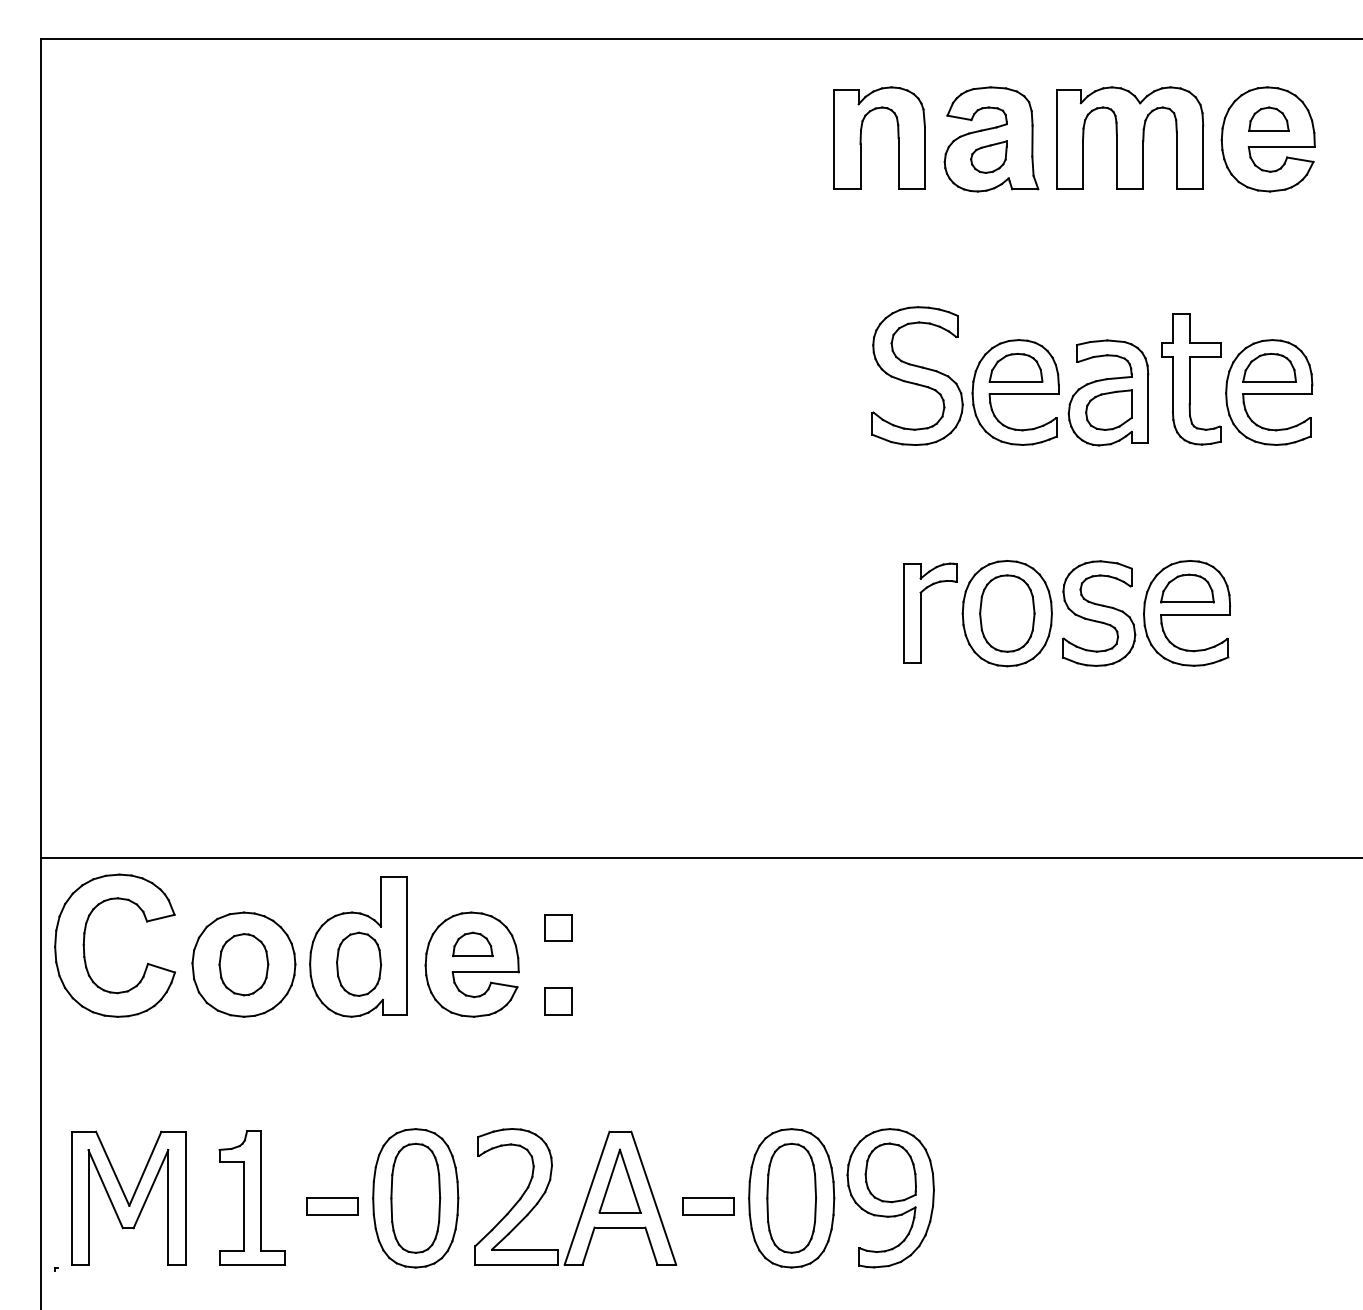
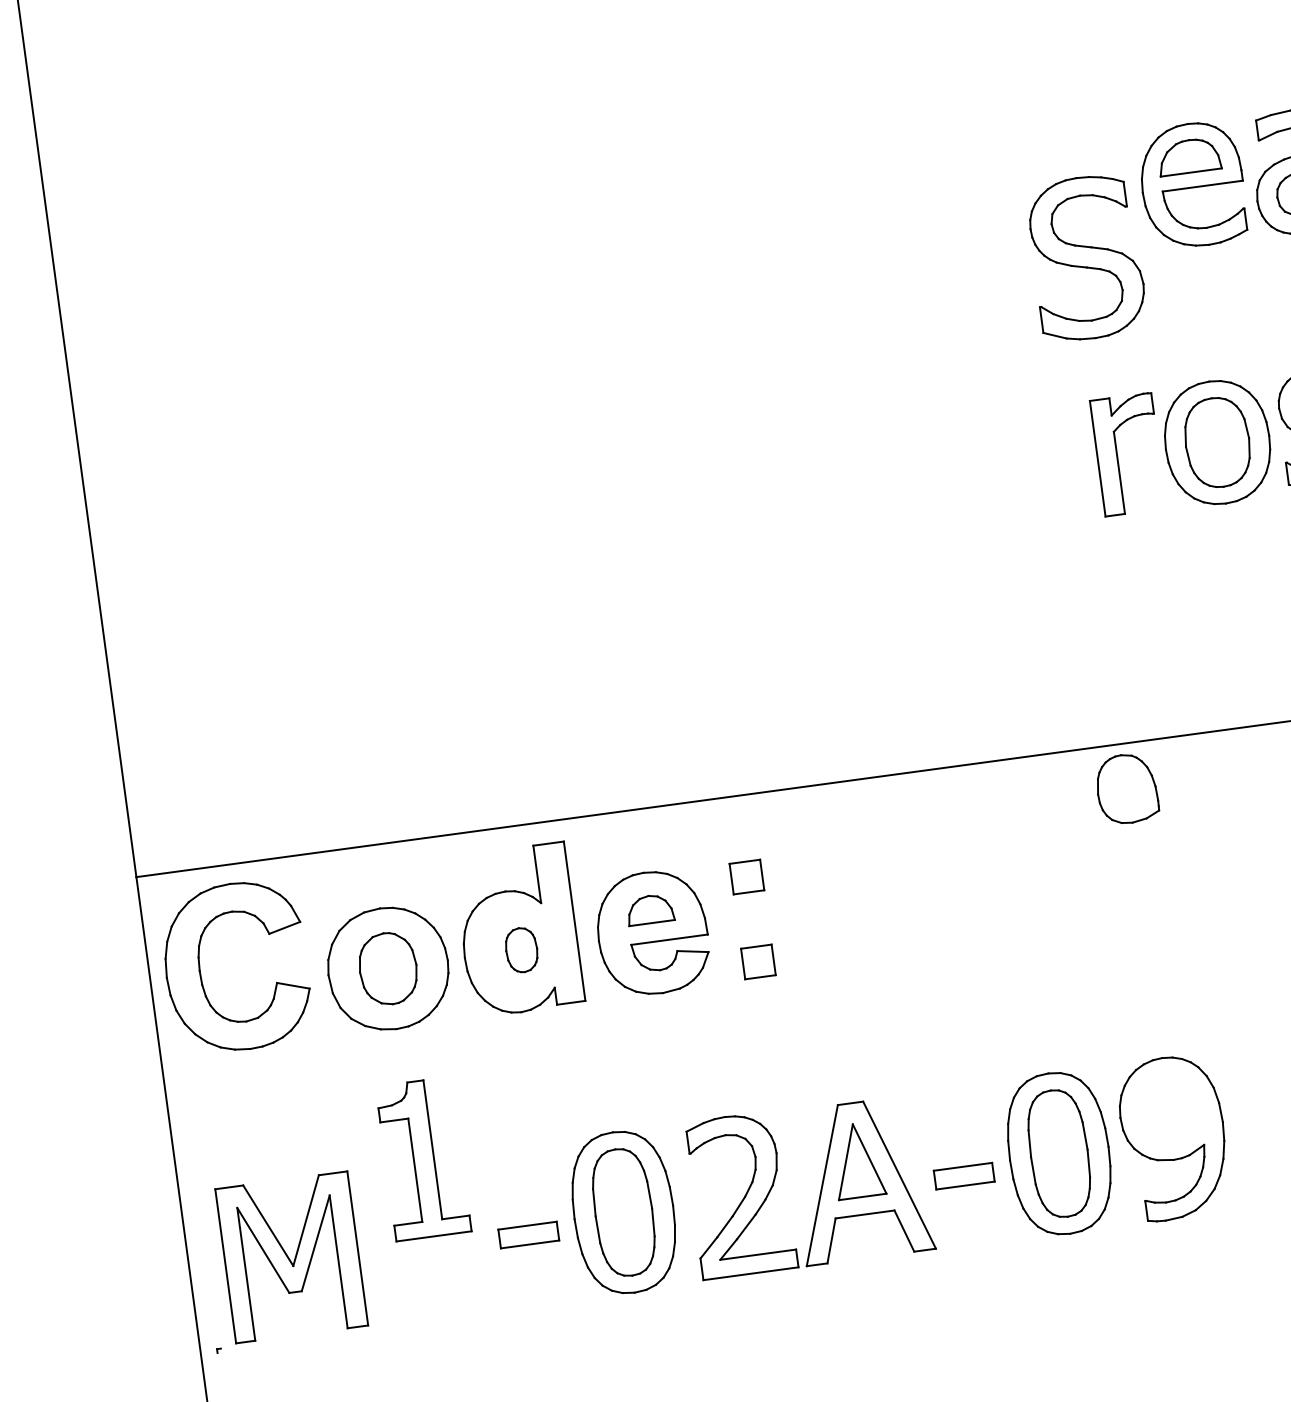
part: (917, 375) -> (1086, 257), moved
part: (359, 963) -> (521, 949), size x0.6
part: (890, 1172) -> (1126, 788), moved
part: (251, 1197) -> (422, 1158), moved

